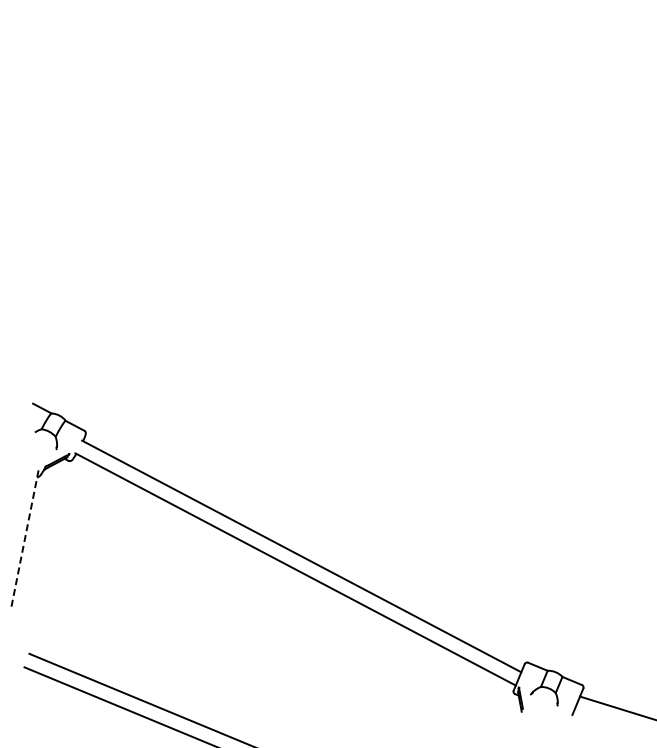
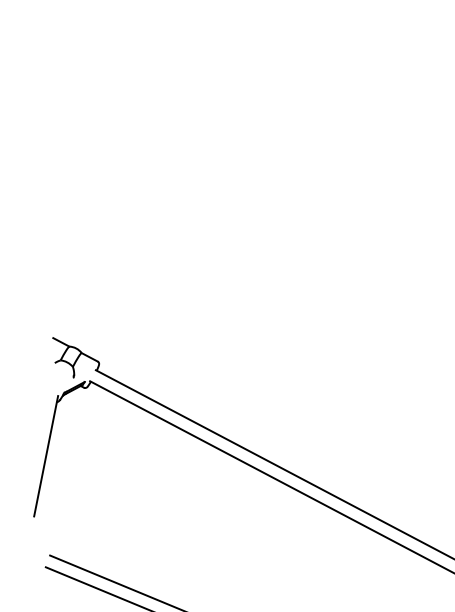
line: (24, 539) -> (45, 456), dashed -> solid

